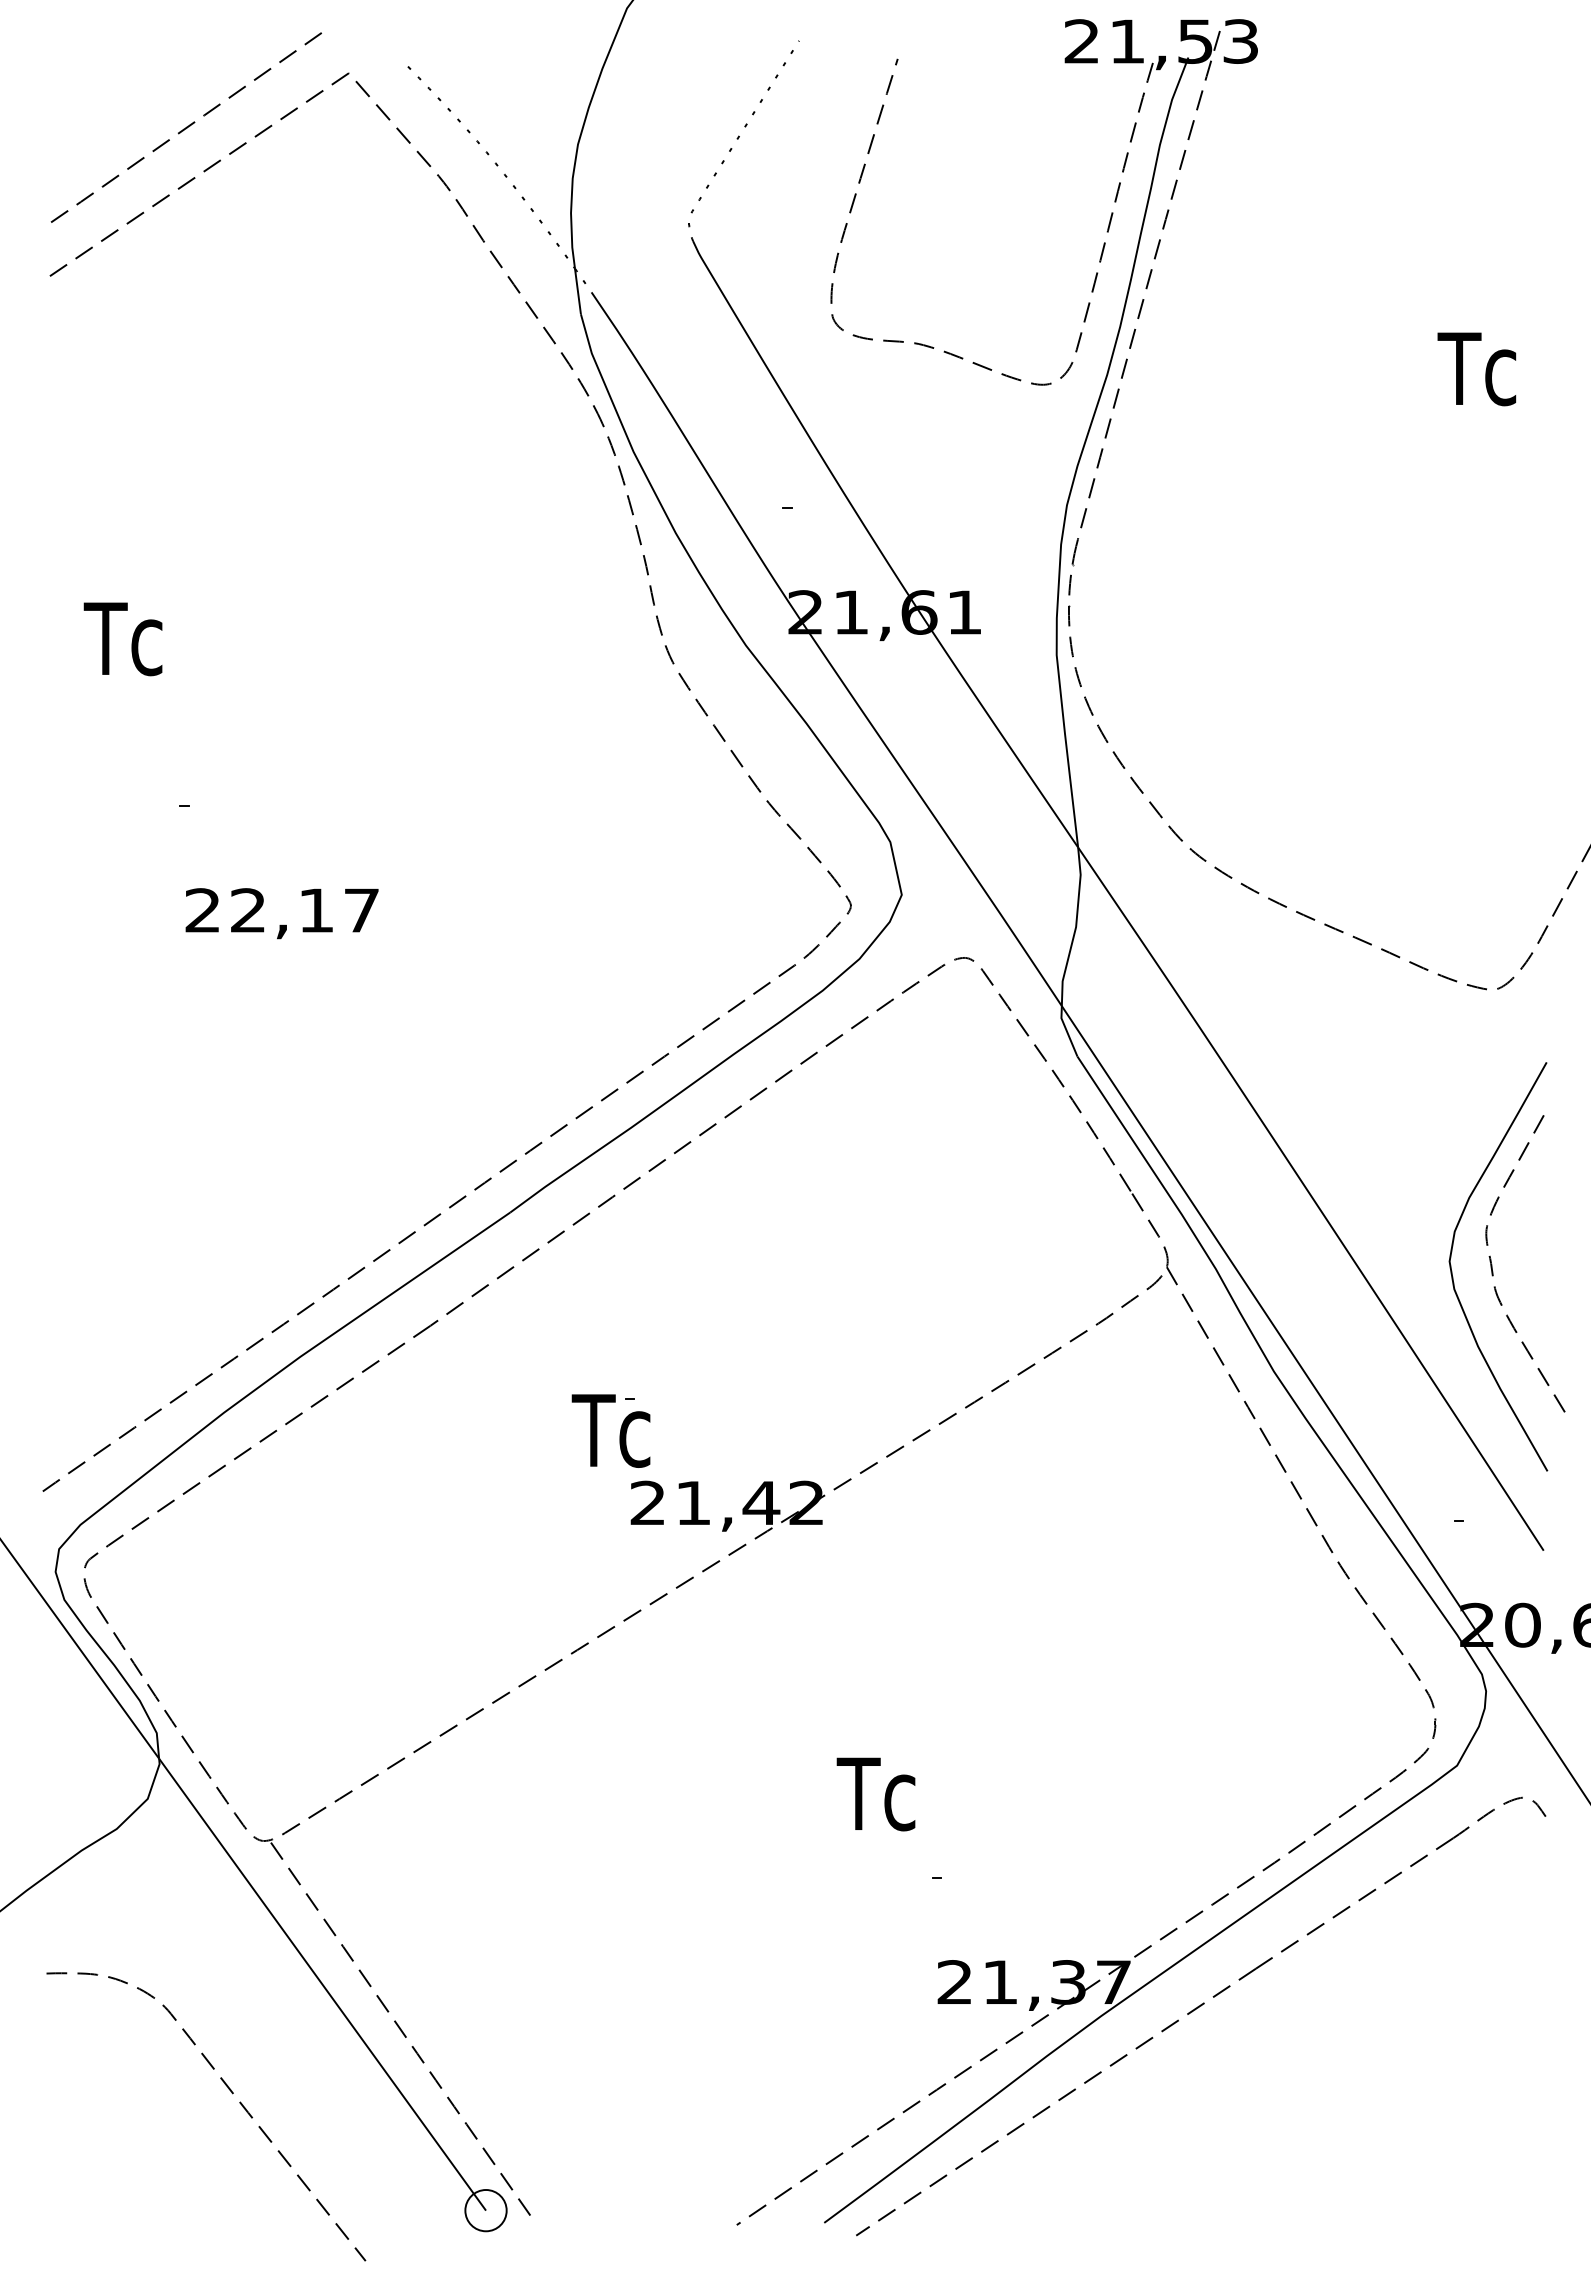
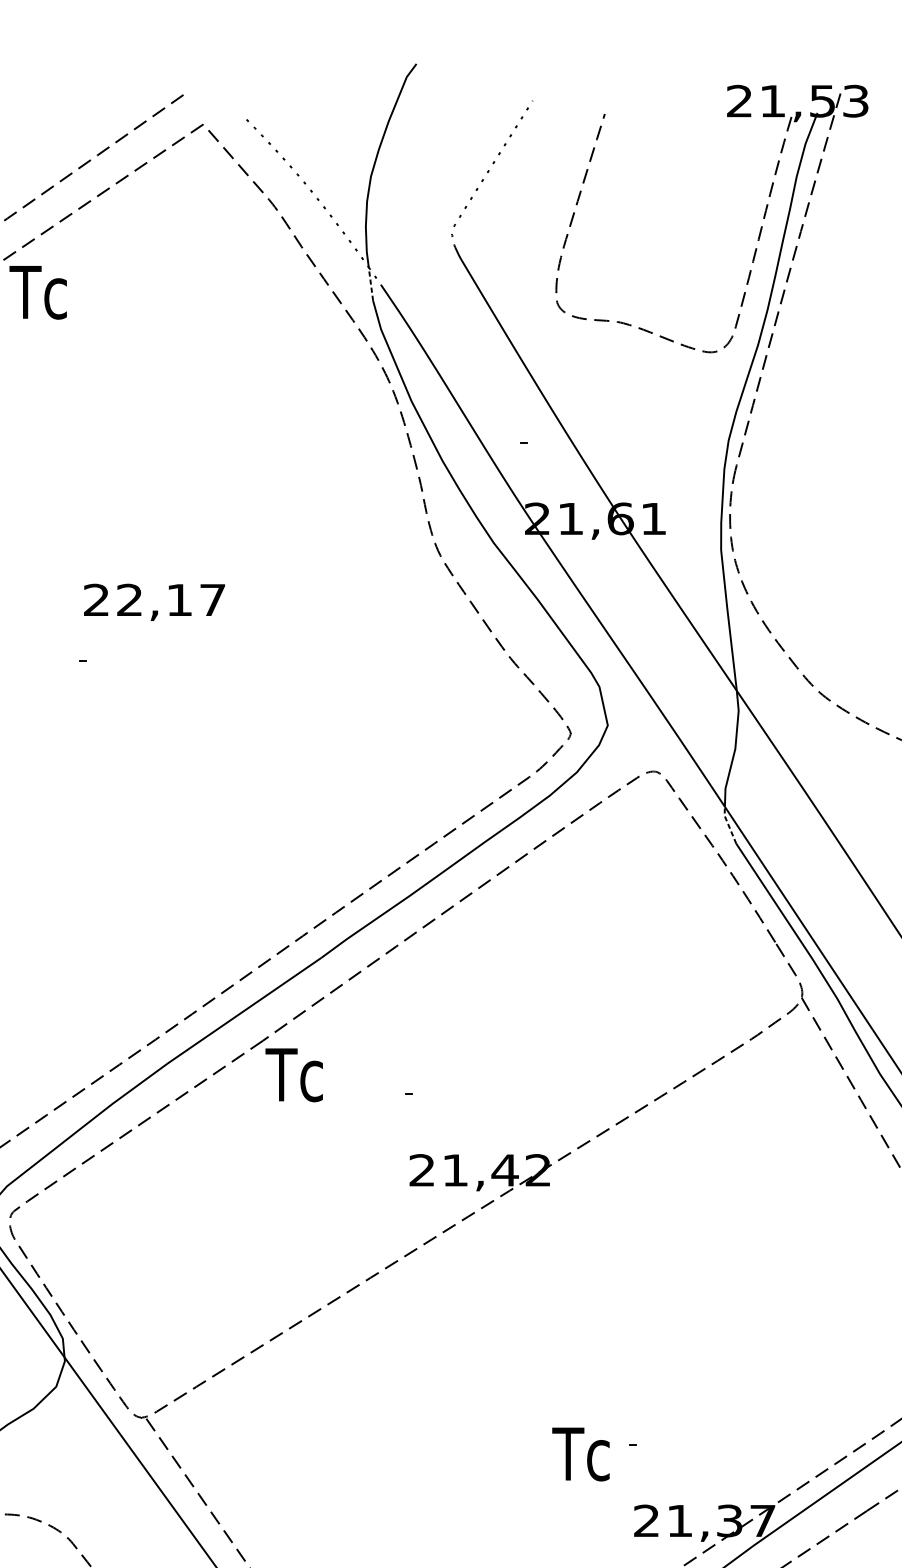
line: (577, 290) -> (370, 283), solid -> dashed
text: (122, 639) -> (37, 292), moved
text: (281, 913) -> (154, 602), moved
line: (1066, 1031) -> (728, 825), solid -> dashed
text: (610, 1430) -> (293, 1074), moved
text: (875, 1794) -> (580, 1454), moved

